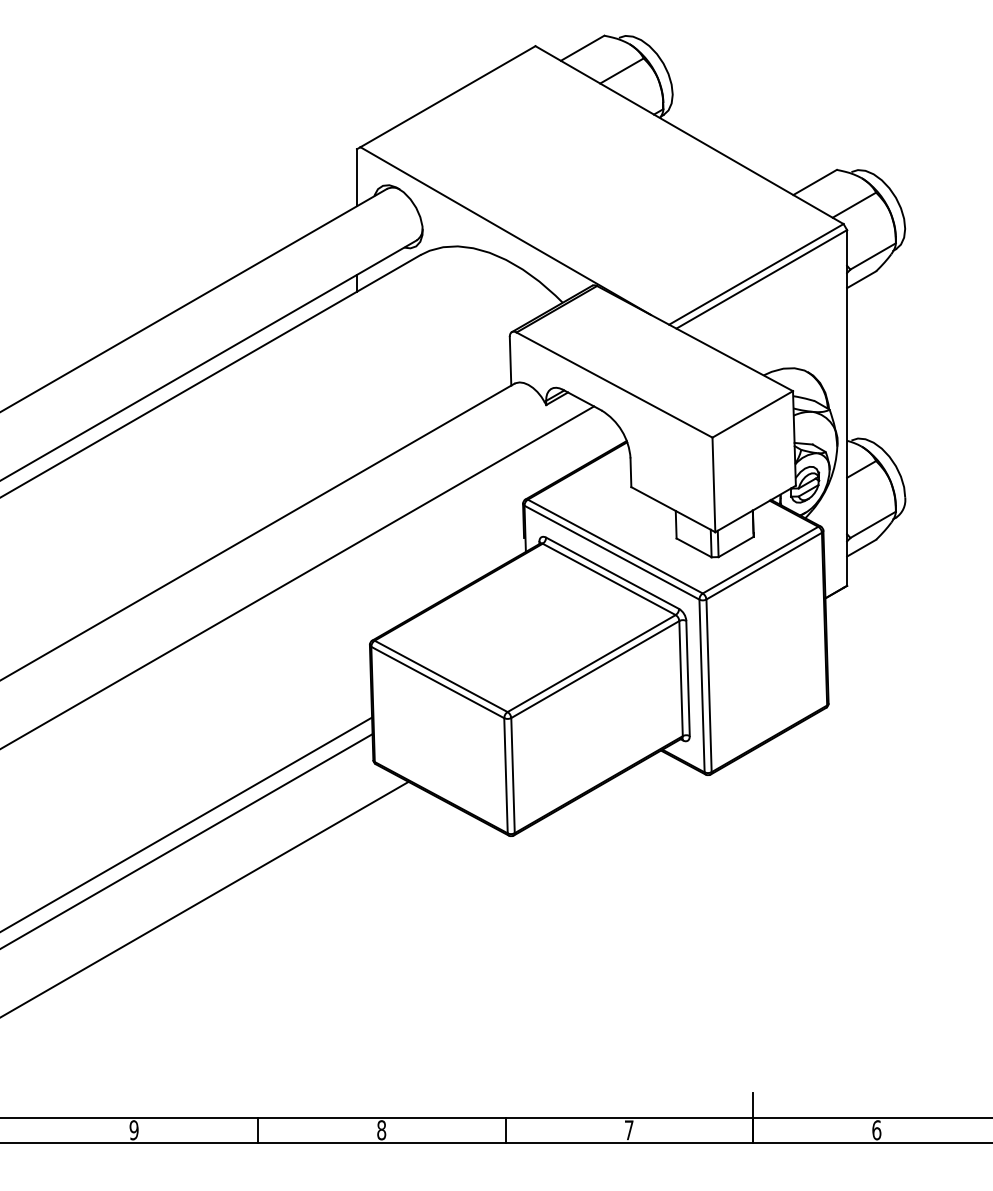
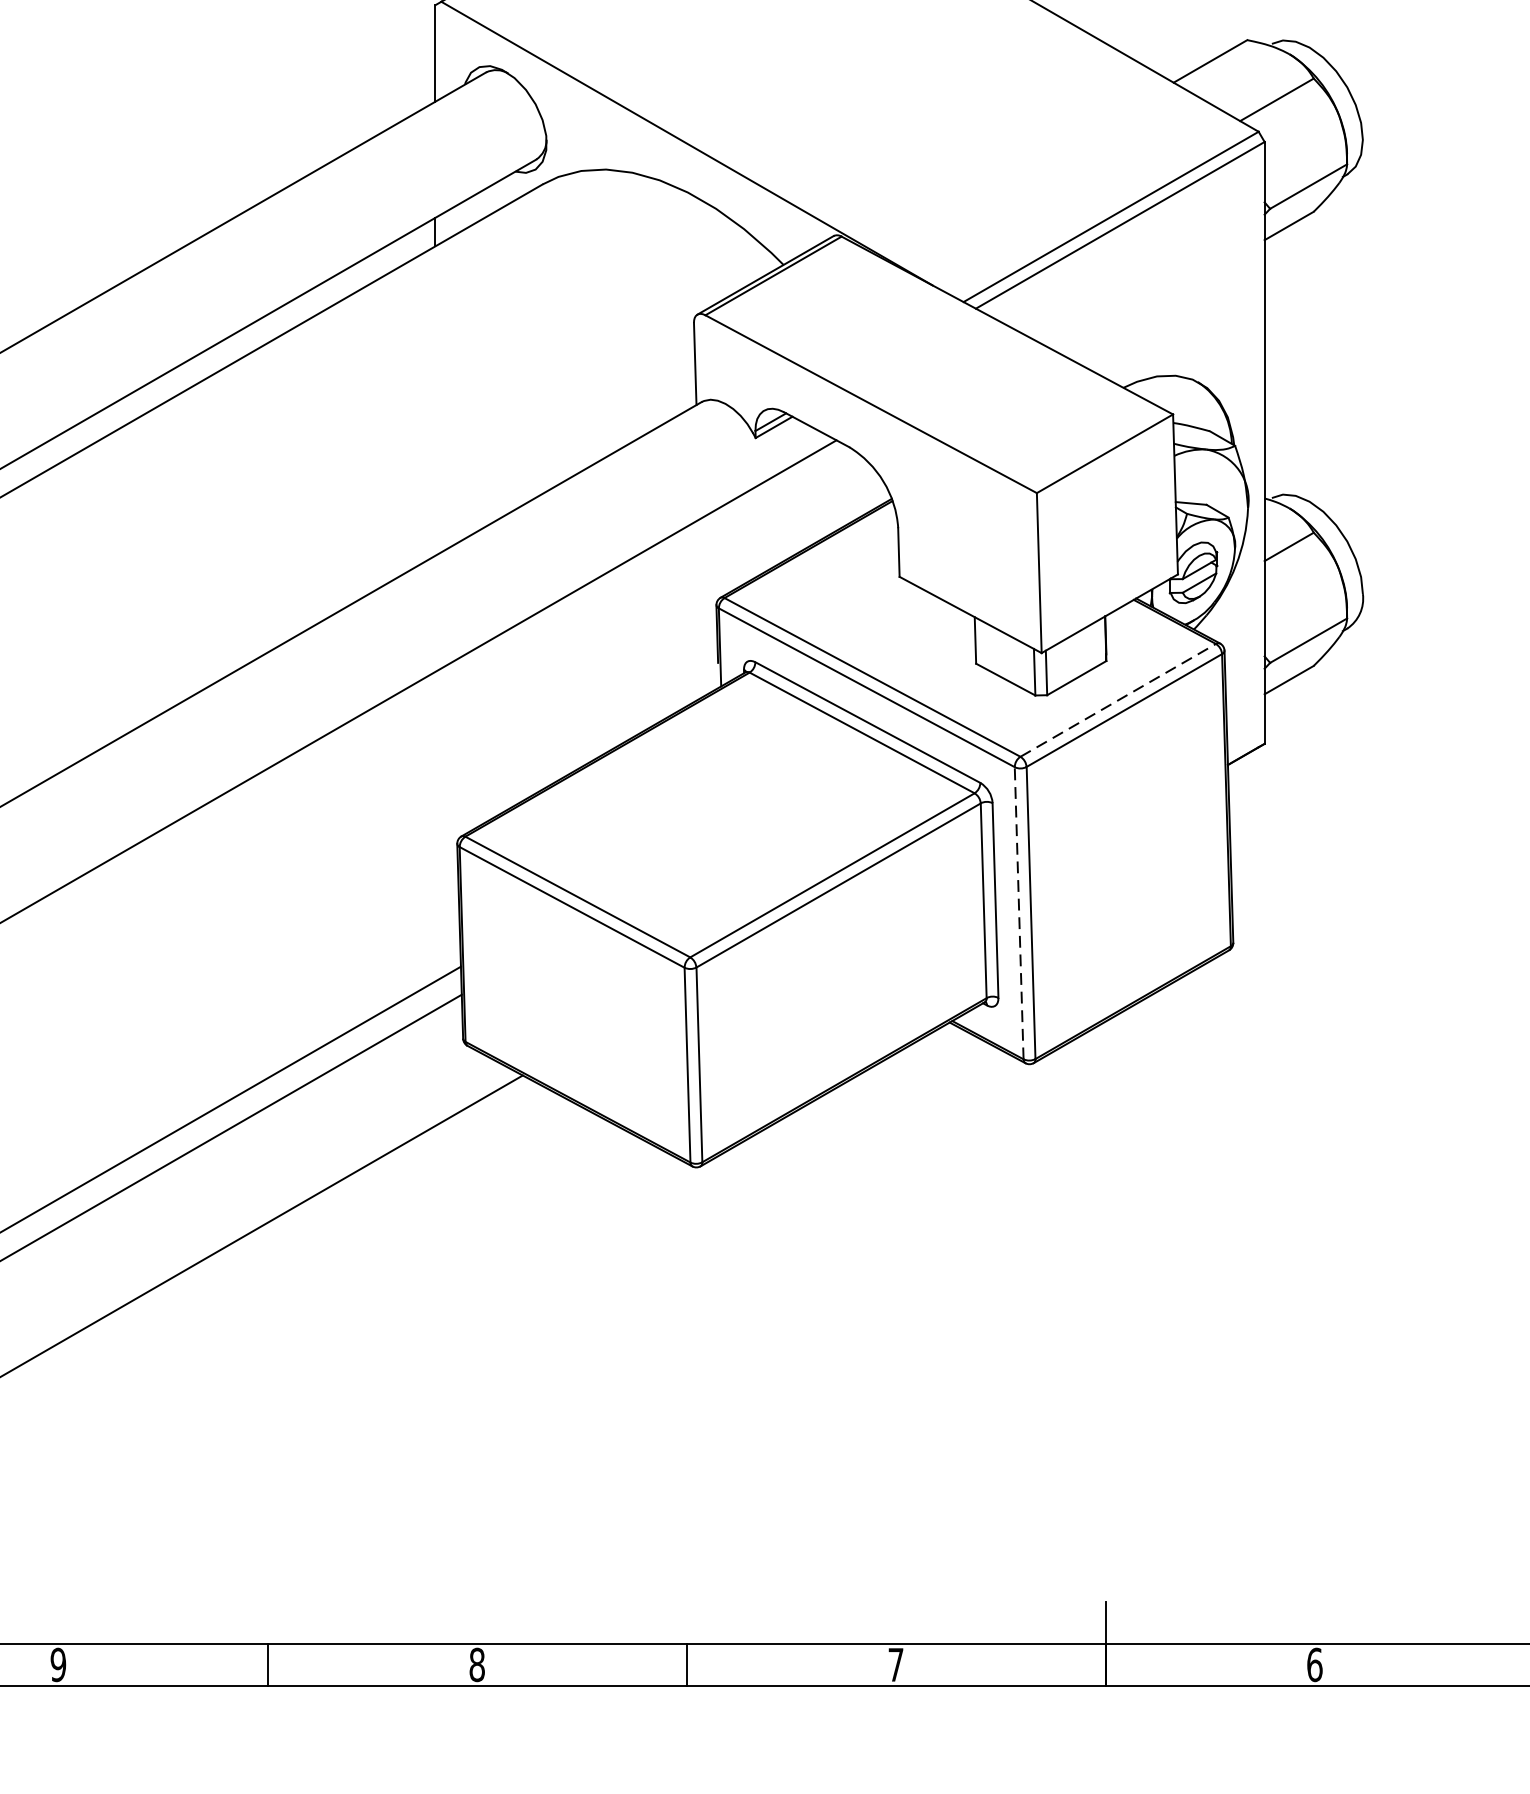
line: (760, 560) -> (1118, 700), solid -> dashed
line: (702, 685) -> (1019, 912), solid -> dashed

